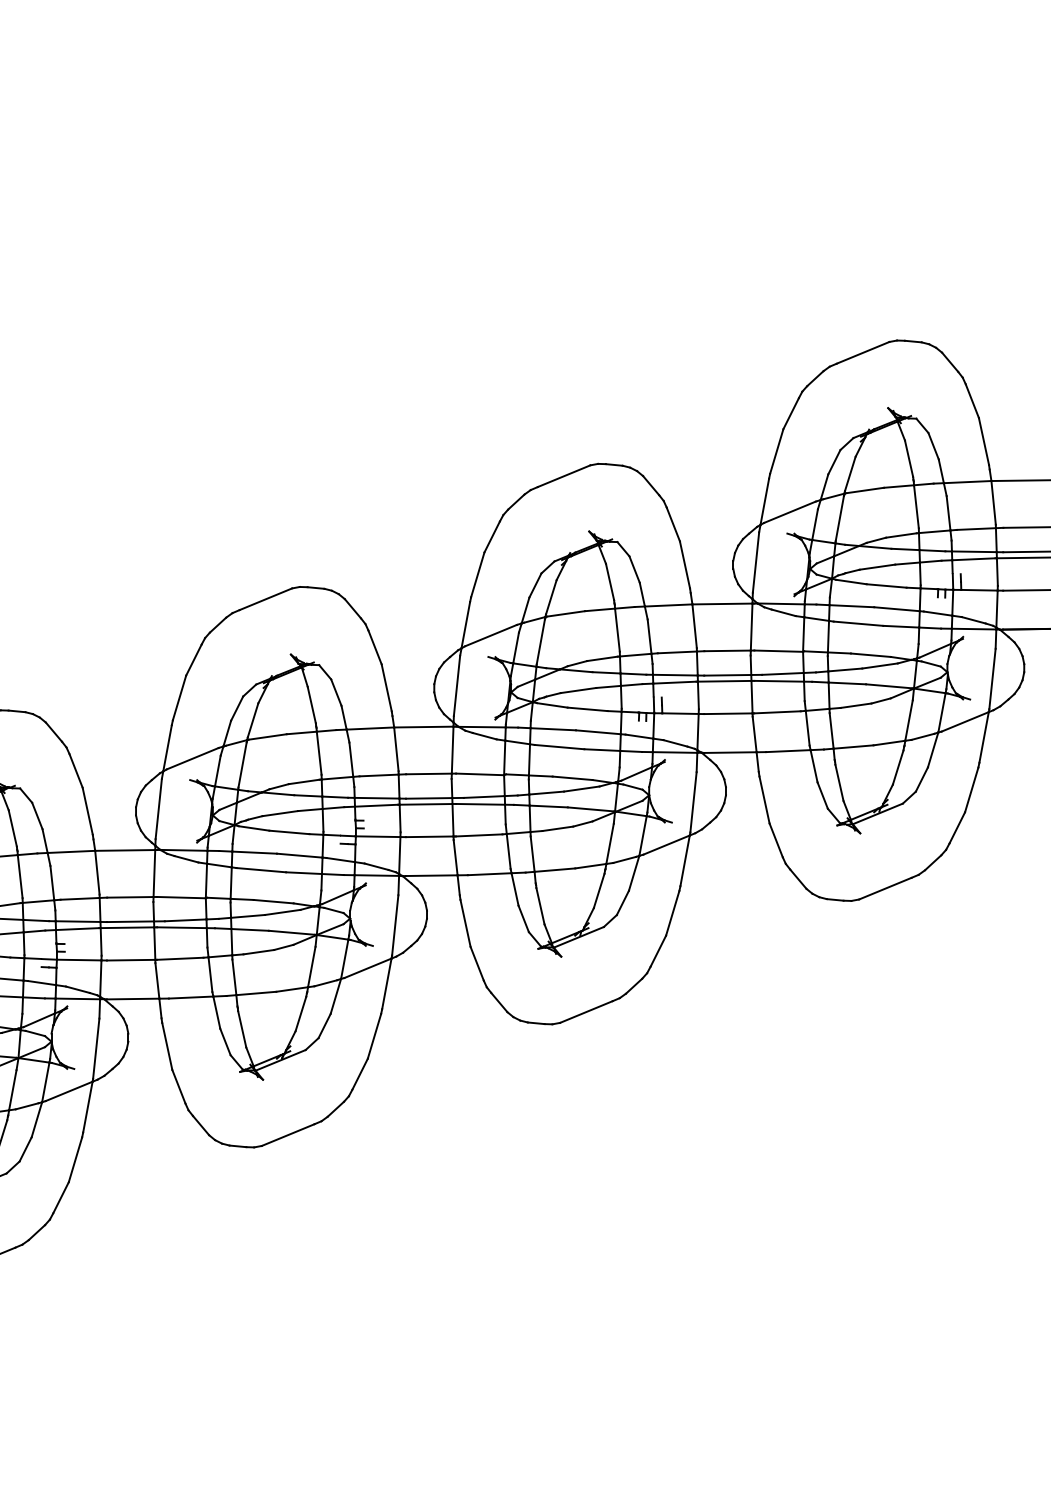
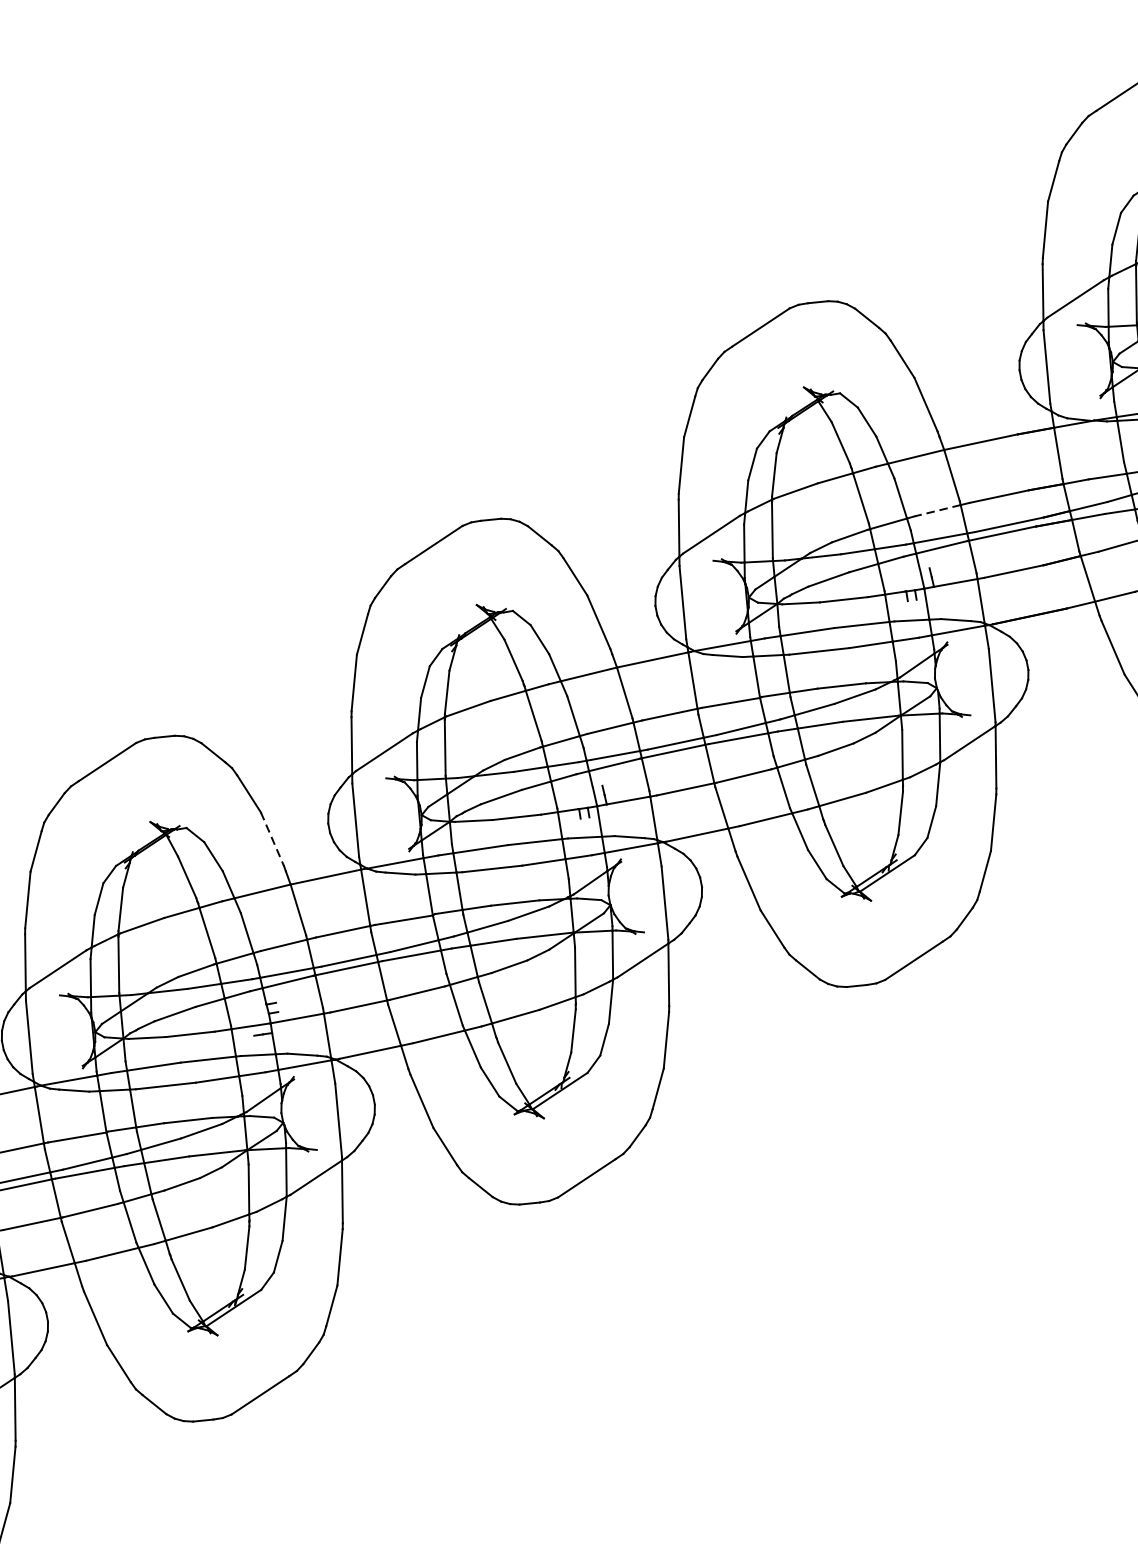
line: (976, 529) -> (937, 511), solid -> dashed
line: (386, 688) -> (272, 839), solid -> dashed

